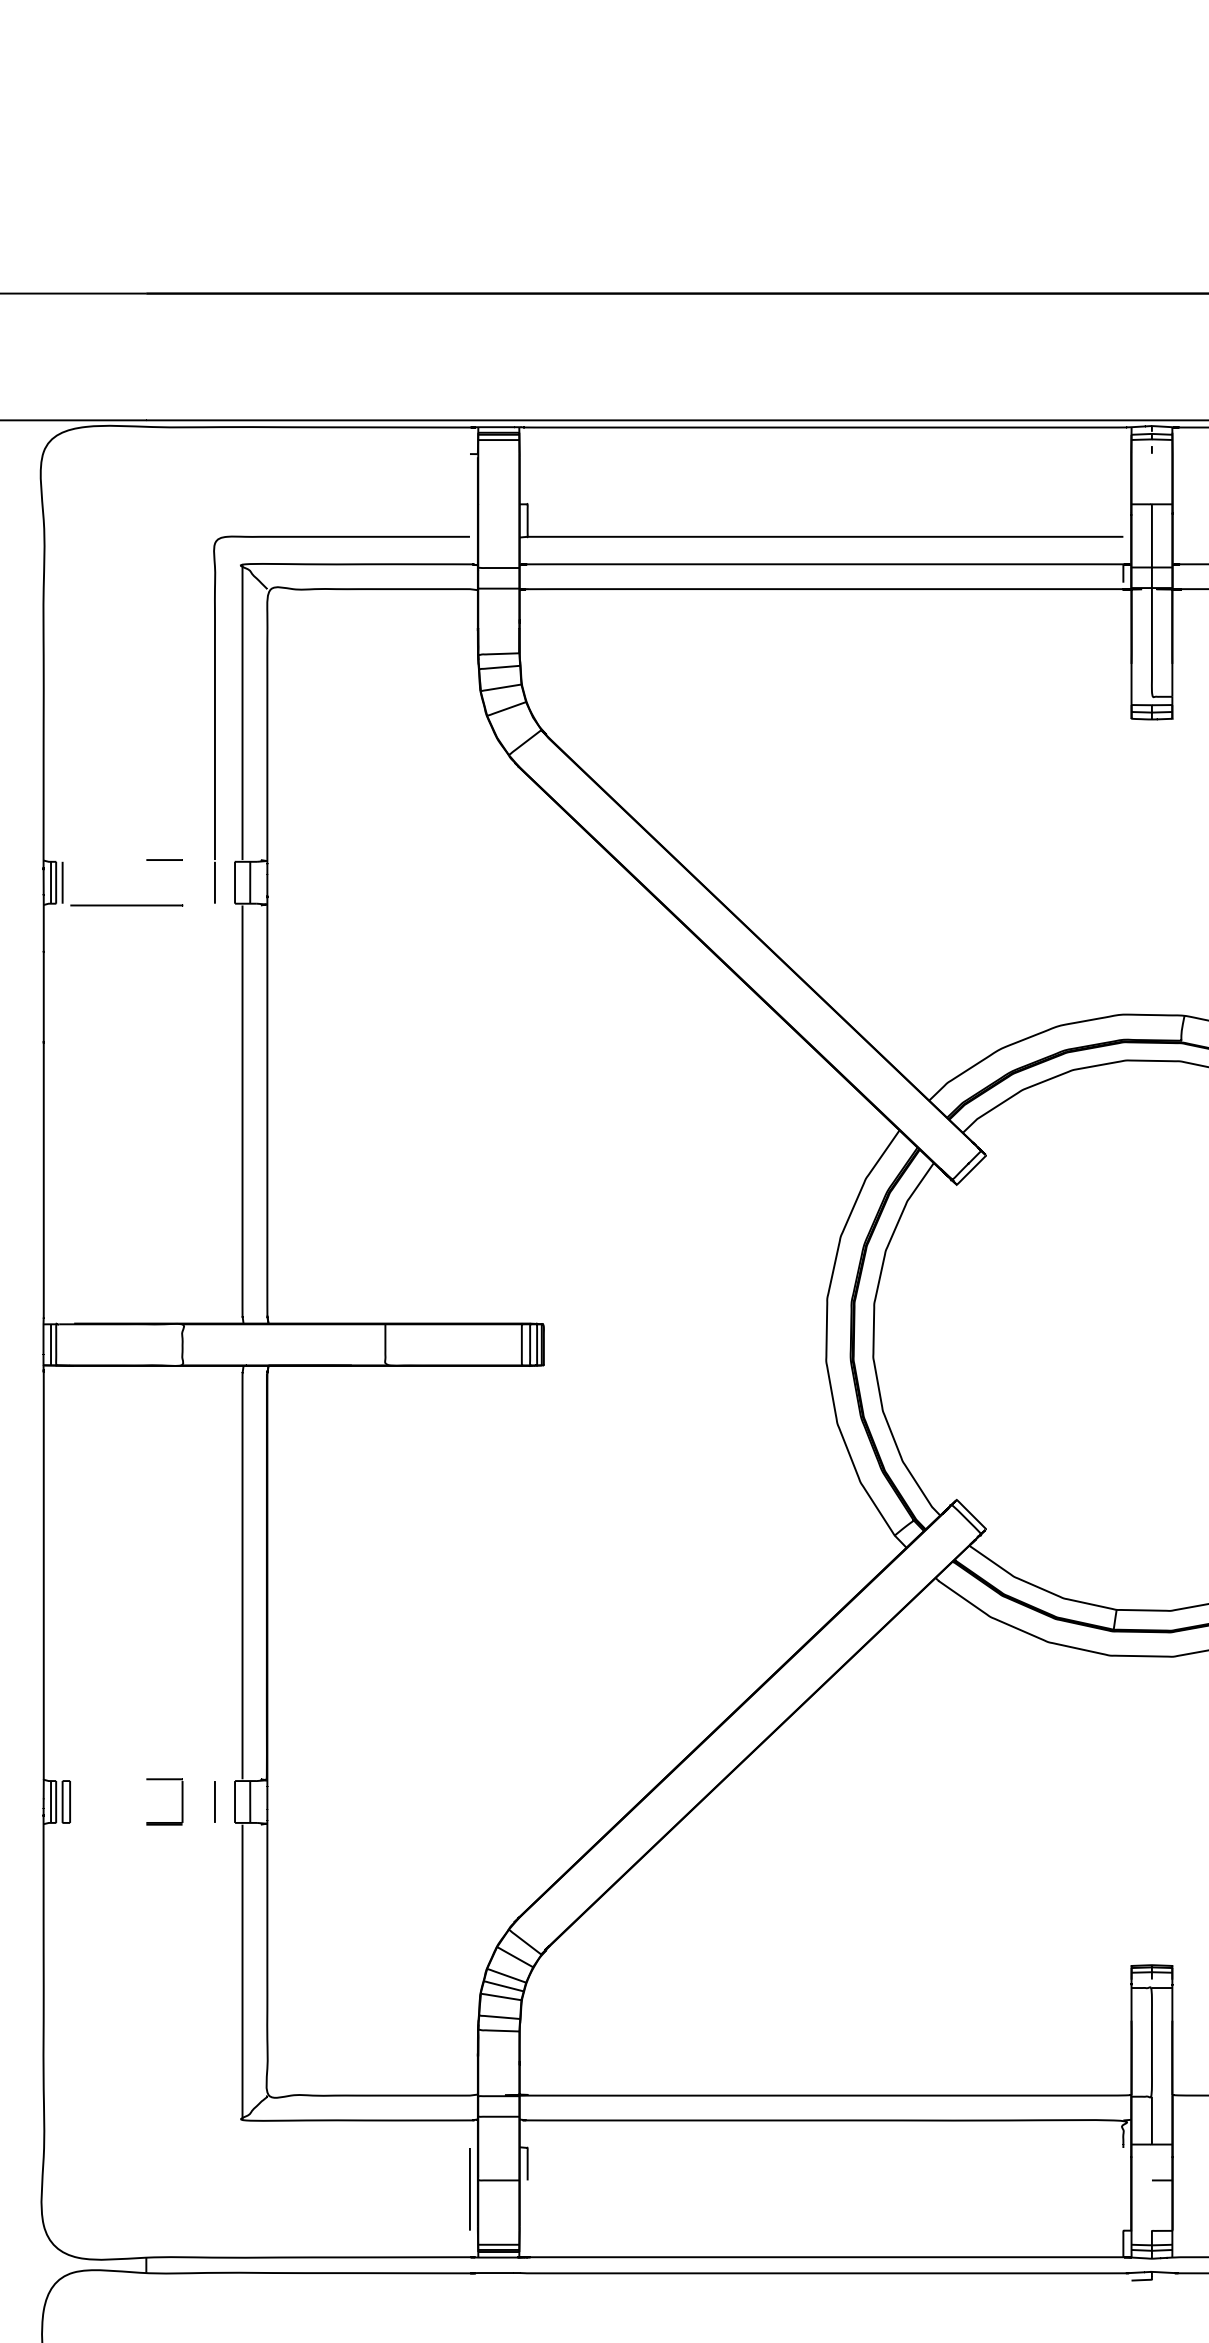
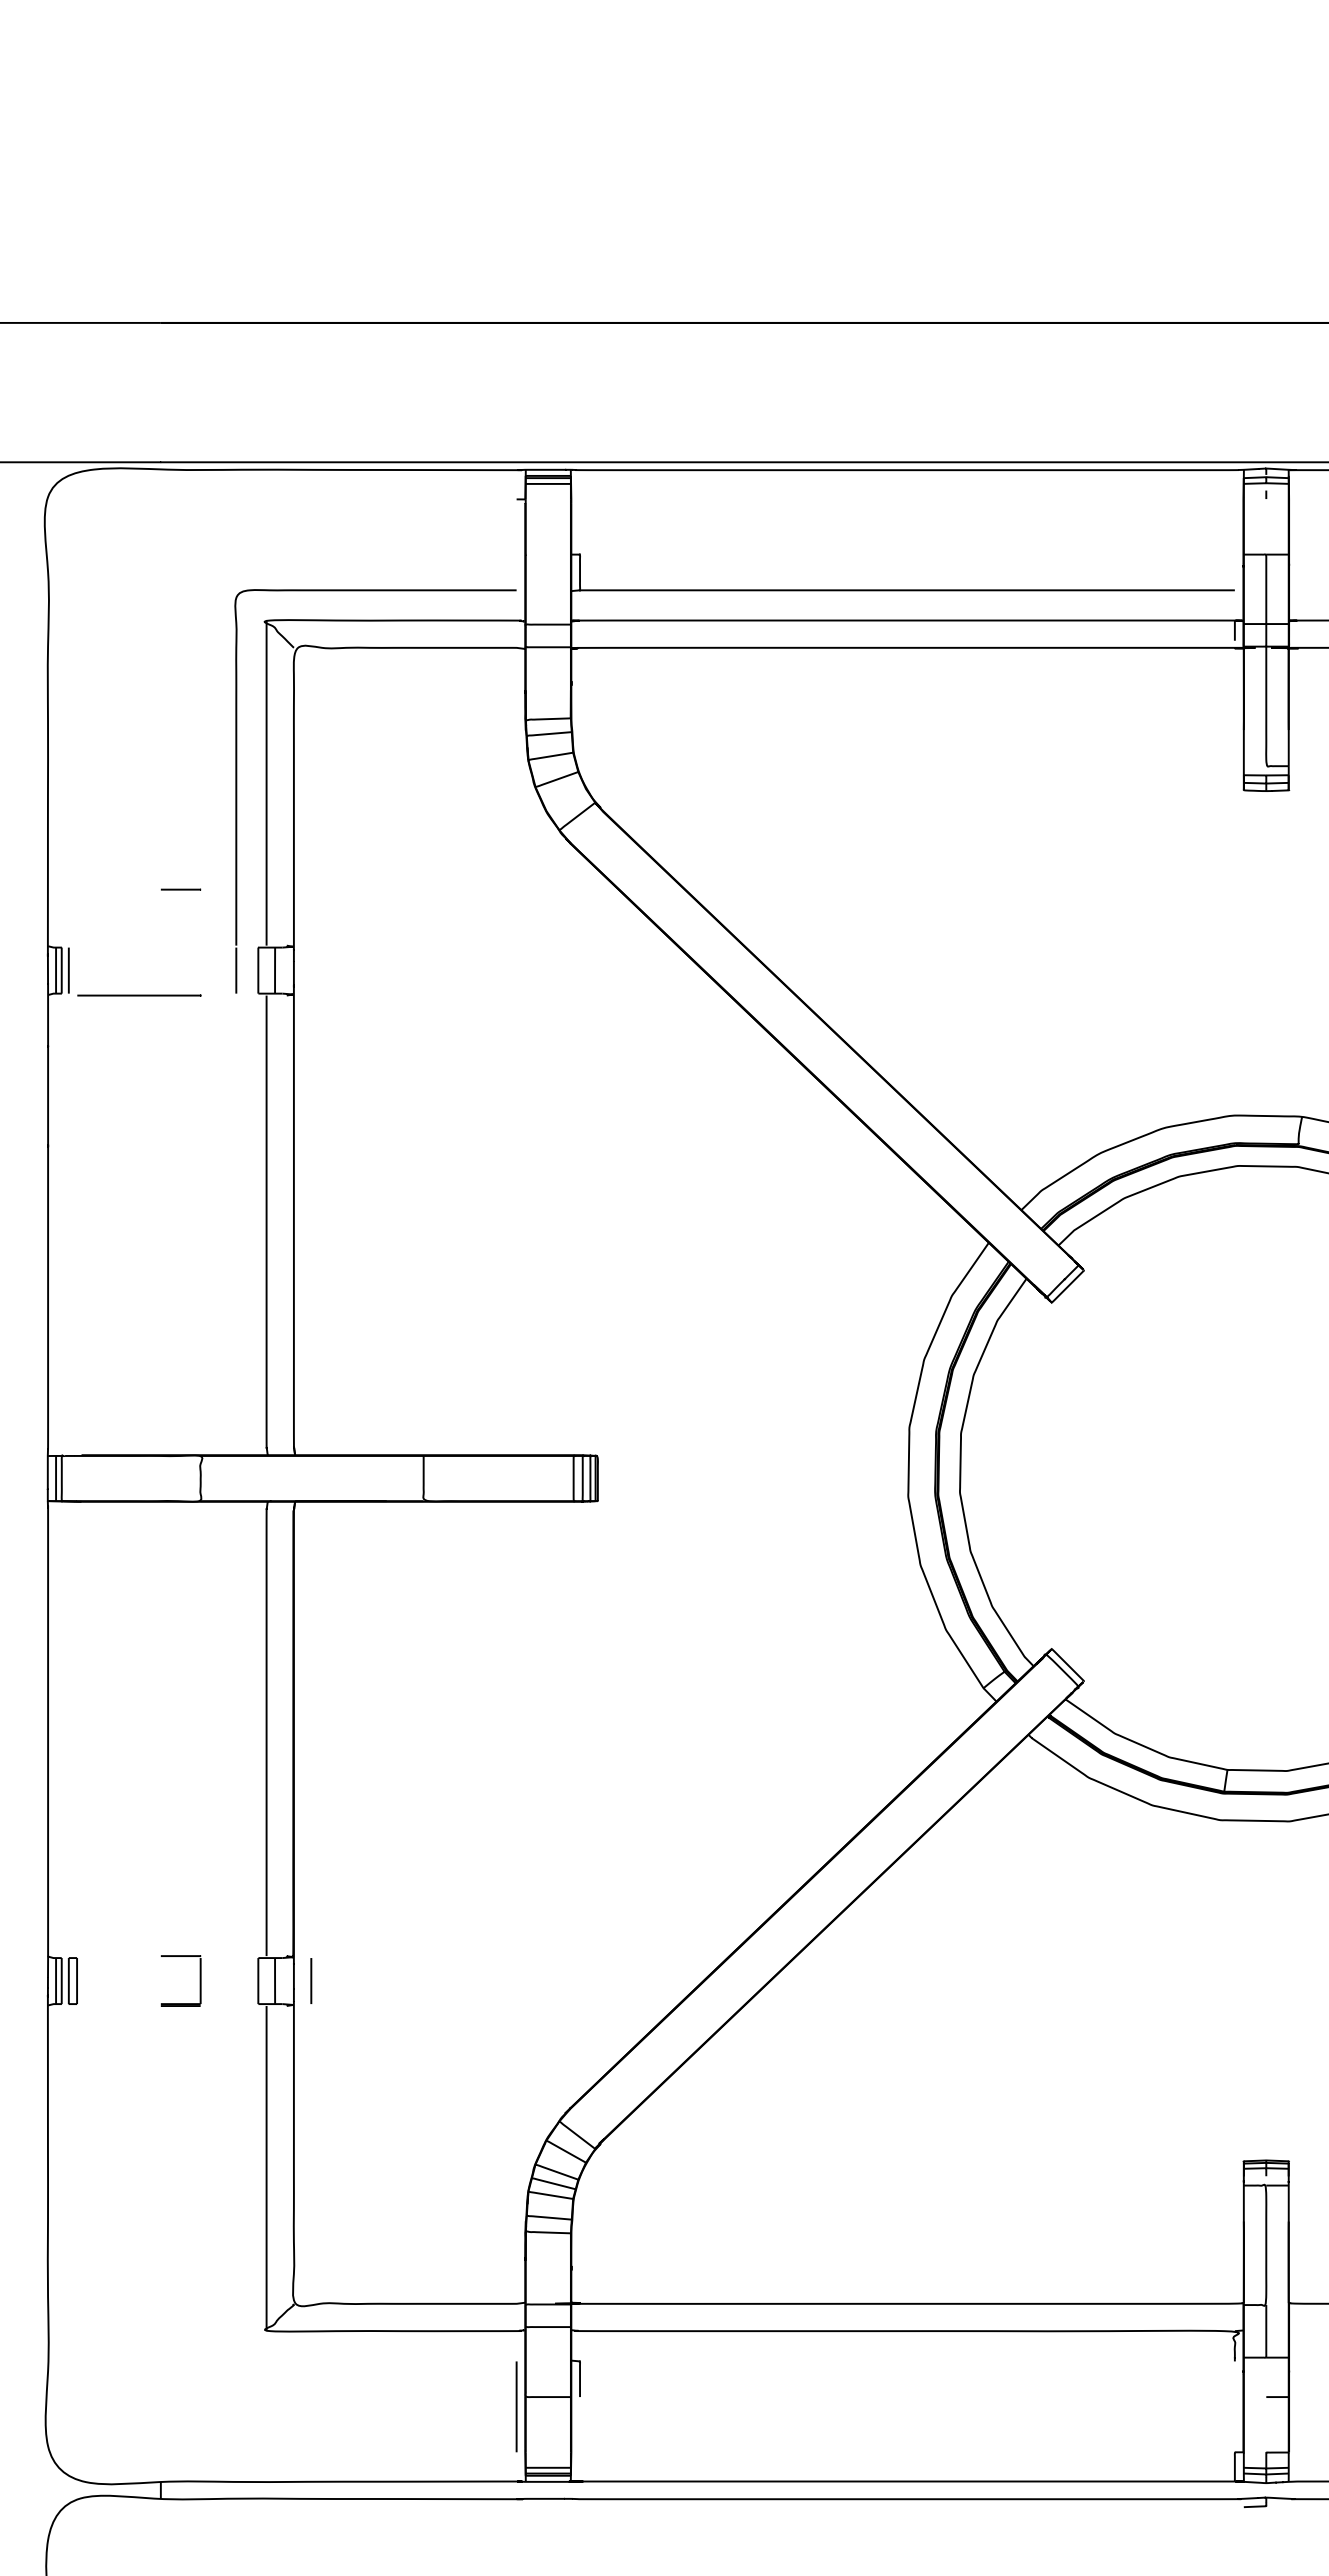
line: (164, 859) -> (180, 889), moved
line: (215, 1801) -> (311, 1980), moved

